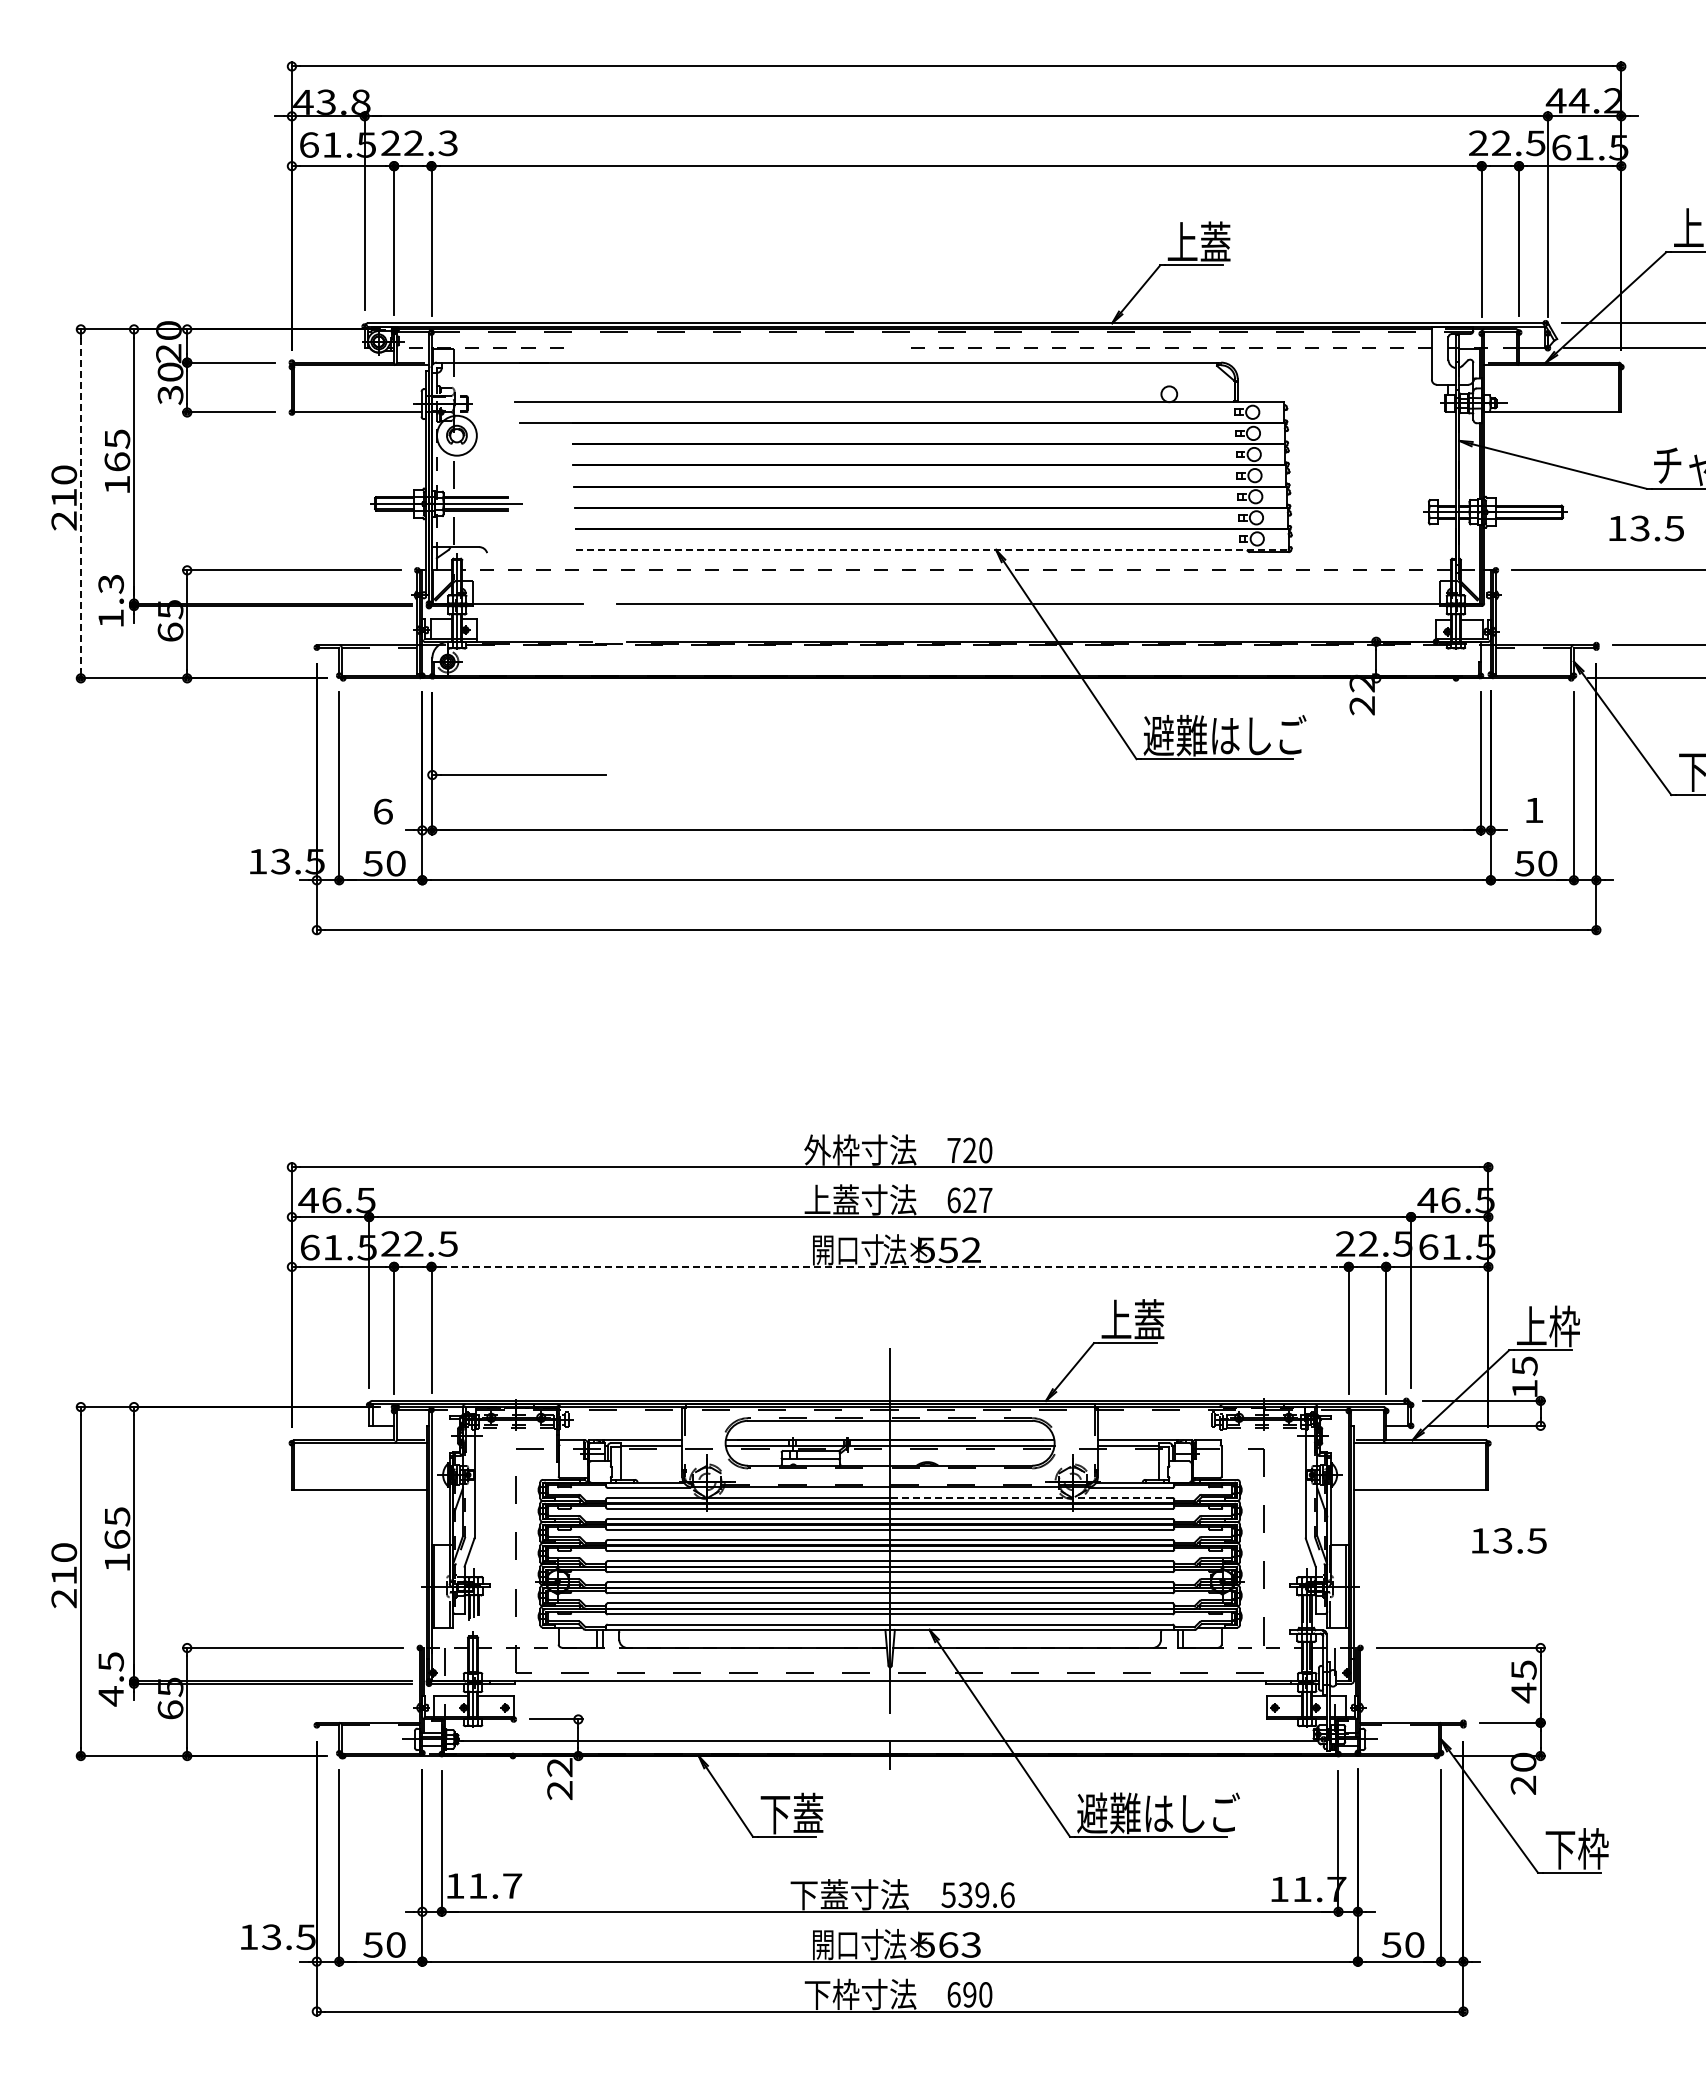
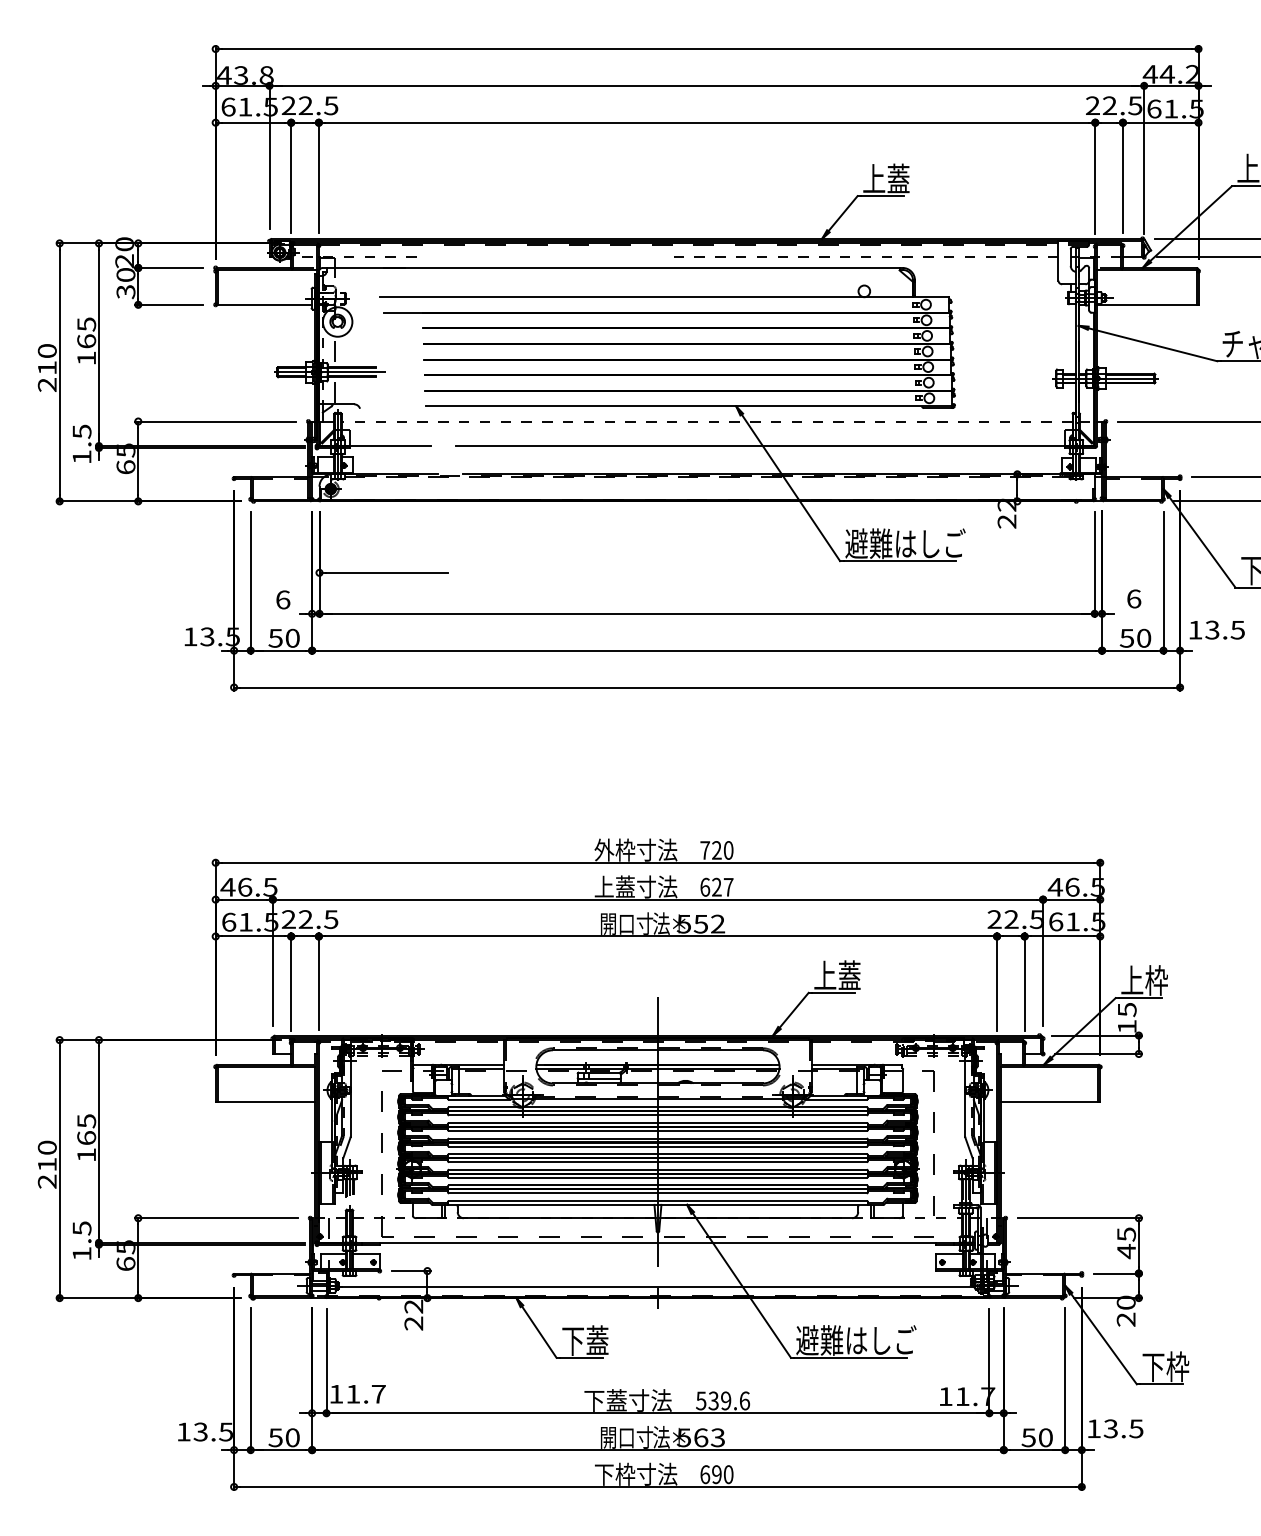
text: (447, 142) -> (330, 105), 22.3 -> 22.5
line: (80, 504) -> (59, 372), dashed -> solid
text: (1646, 528) -> (1217, 630), moved
line: (932, 549) -> (689, 406), dashed -> solid
text: (110, 583) -> (81, 431), 1.3 -> 1.5
text: (1534, 810) -> (1134, 599), 1 -> 6
line: (890, 1266) -> (658, 936), dashed -> solid
line: (1030, 1497) -> (761, 1106), dashed -> solid
text: (1509, 1540) -> (1115, 1428), moved
text: (110, 1696) -> (81, 1254), 4.5 -> 1.5

